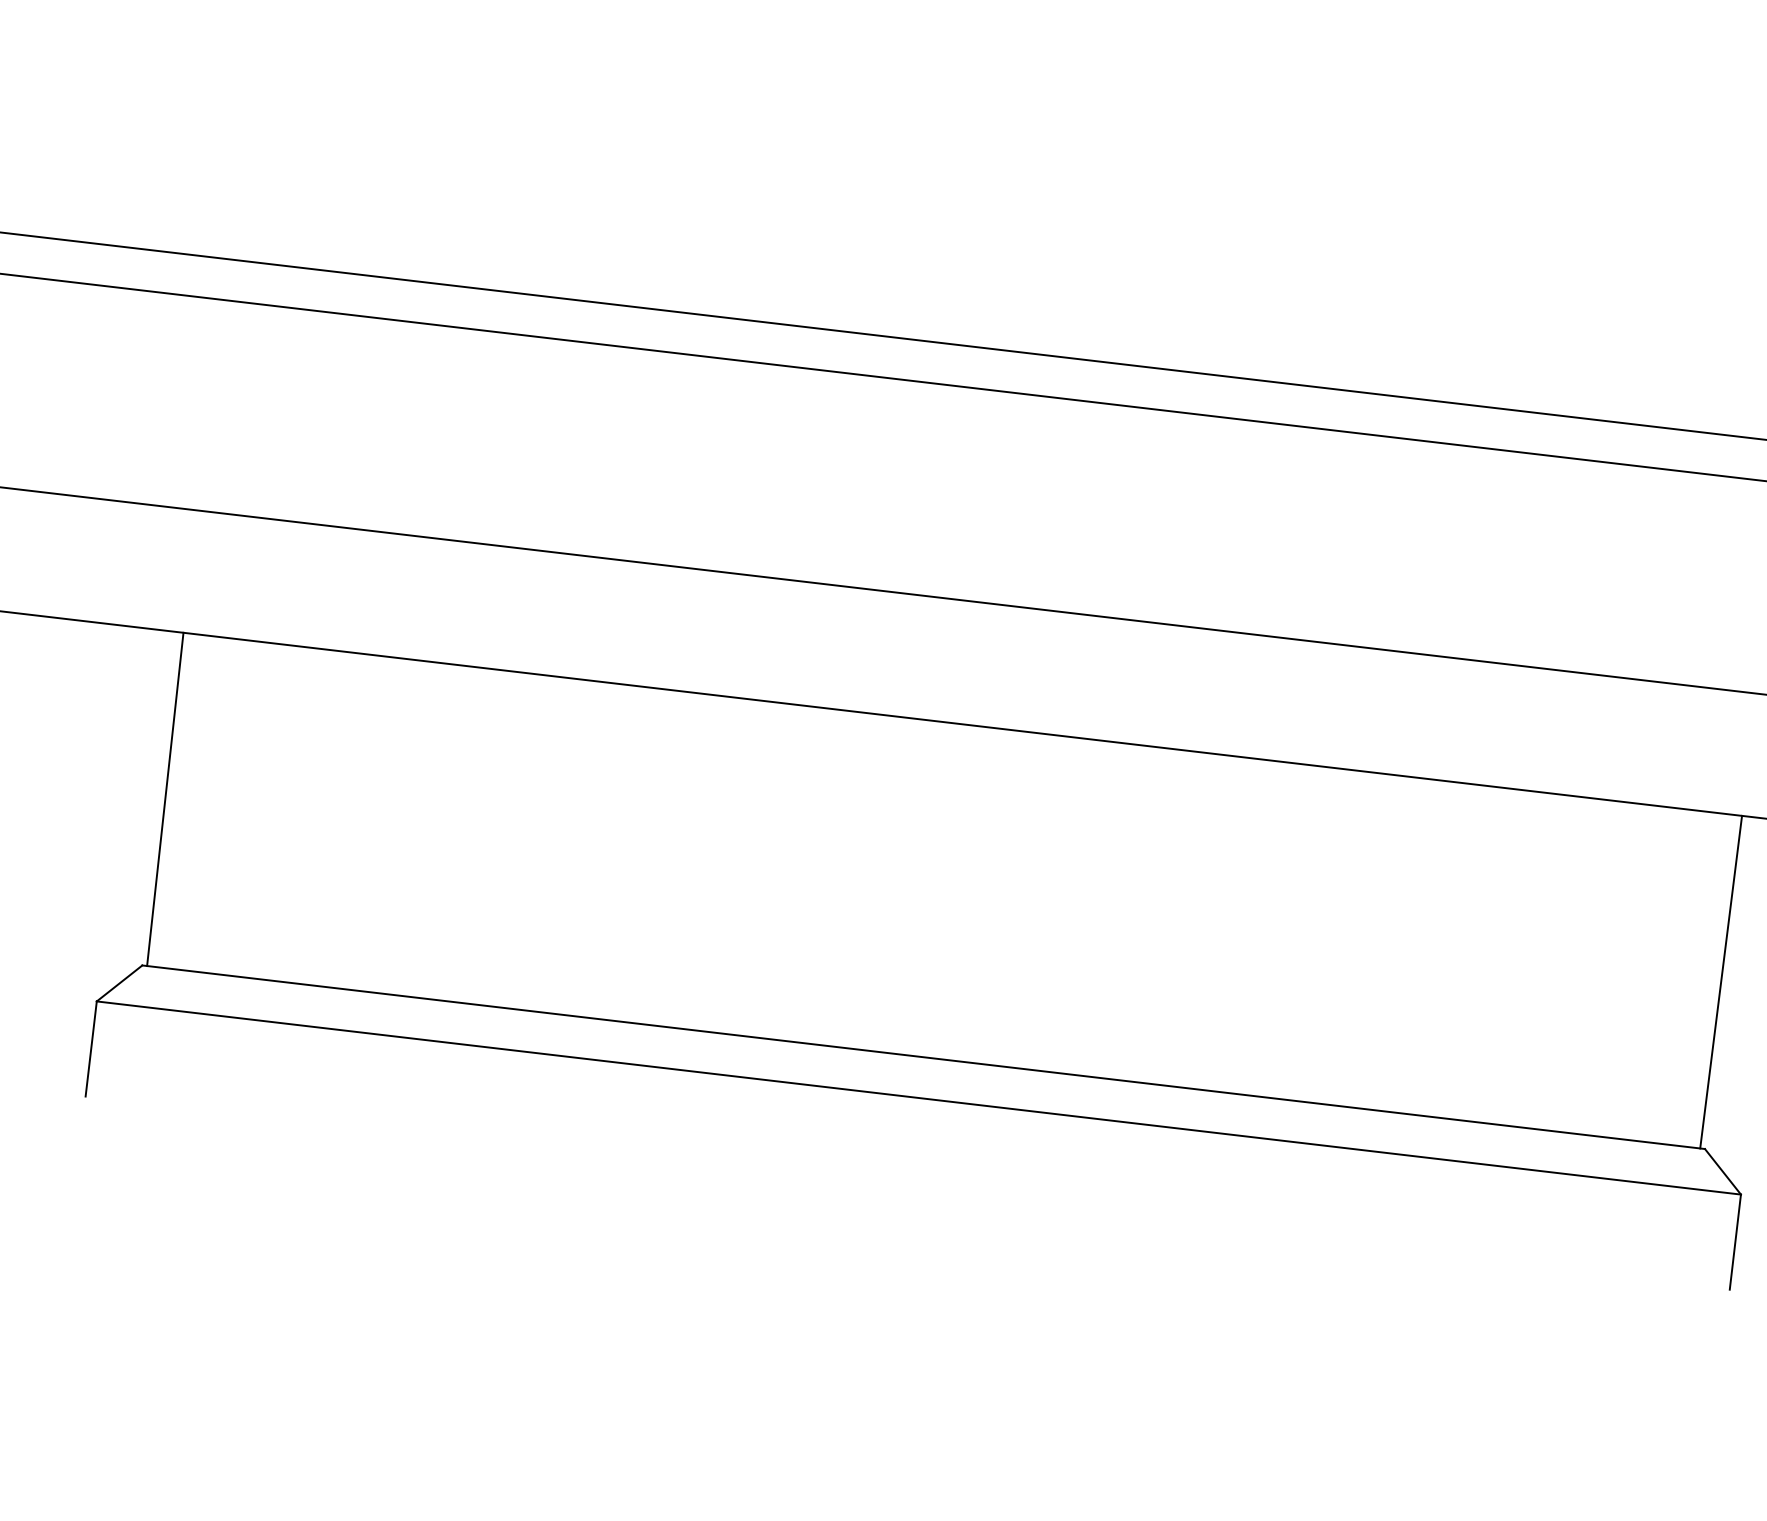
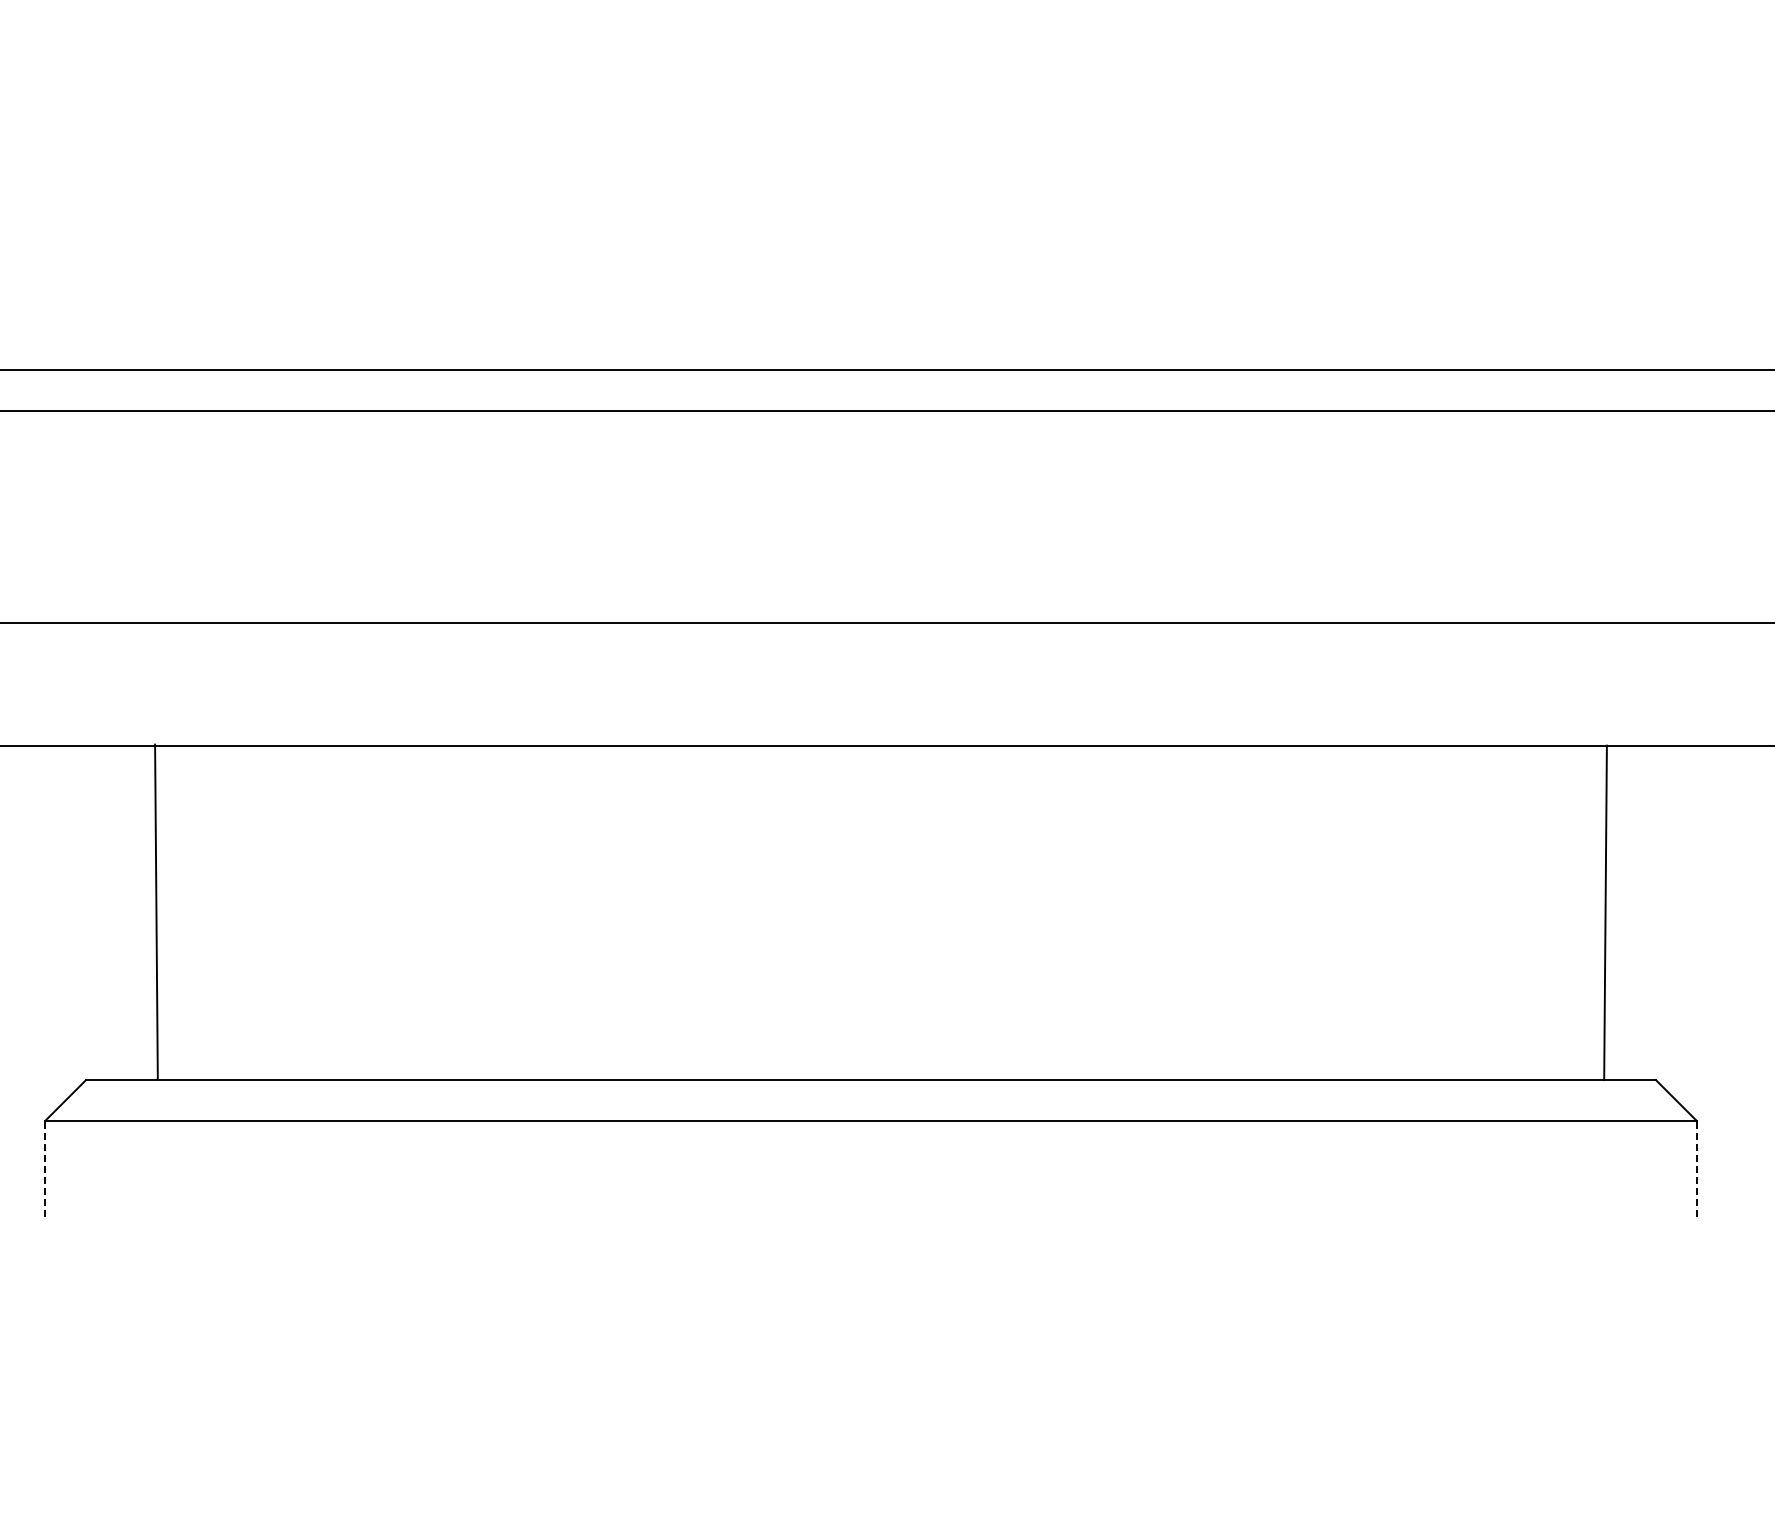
line: (165, 799) -> (156, 911), moved
line: (1721, 981) -> (1605, 912), moved
line: (91, 1048) -> (45, 1168), solid -> dashed
line: (1734, 1241) -> (1696, 1168), solid -> dashed

